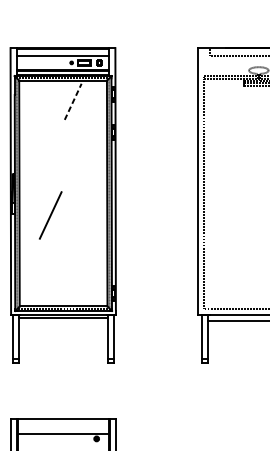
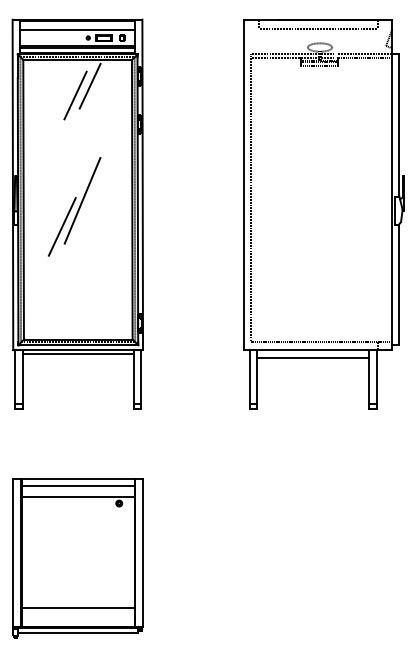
line: (73, 102) -> (90, 86), dashed -> solid
line: (61, 109) -> (75, 95), added
line: (67, 194) -> (82, 200), added
line: (62, 425) -> (77, 486), added

